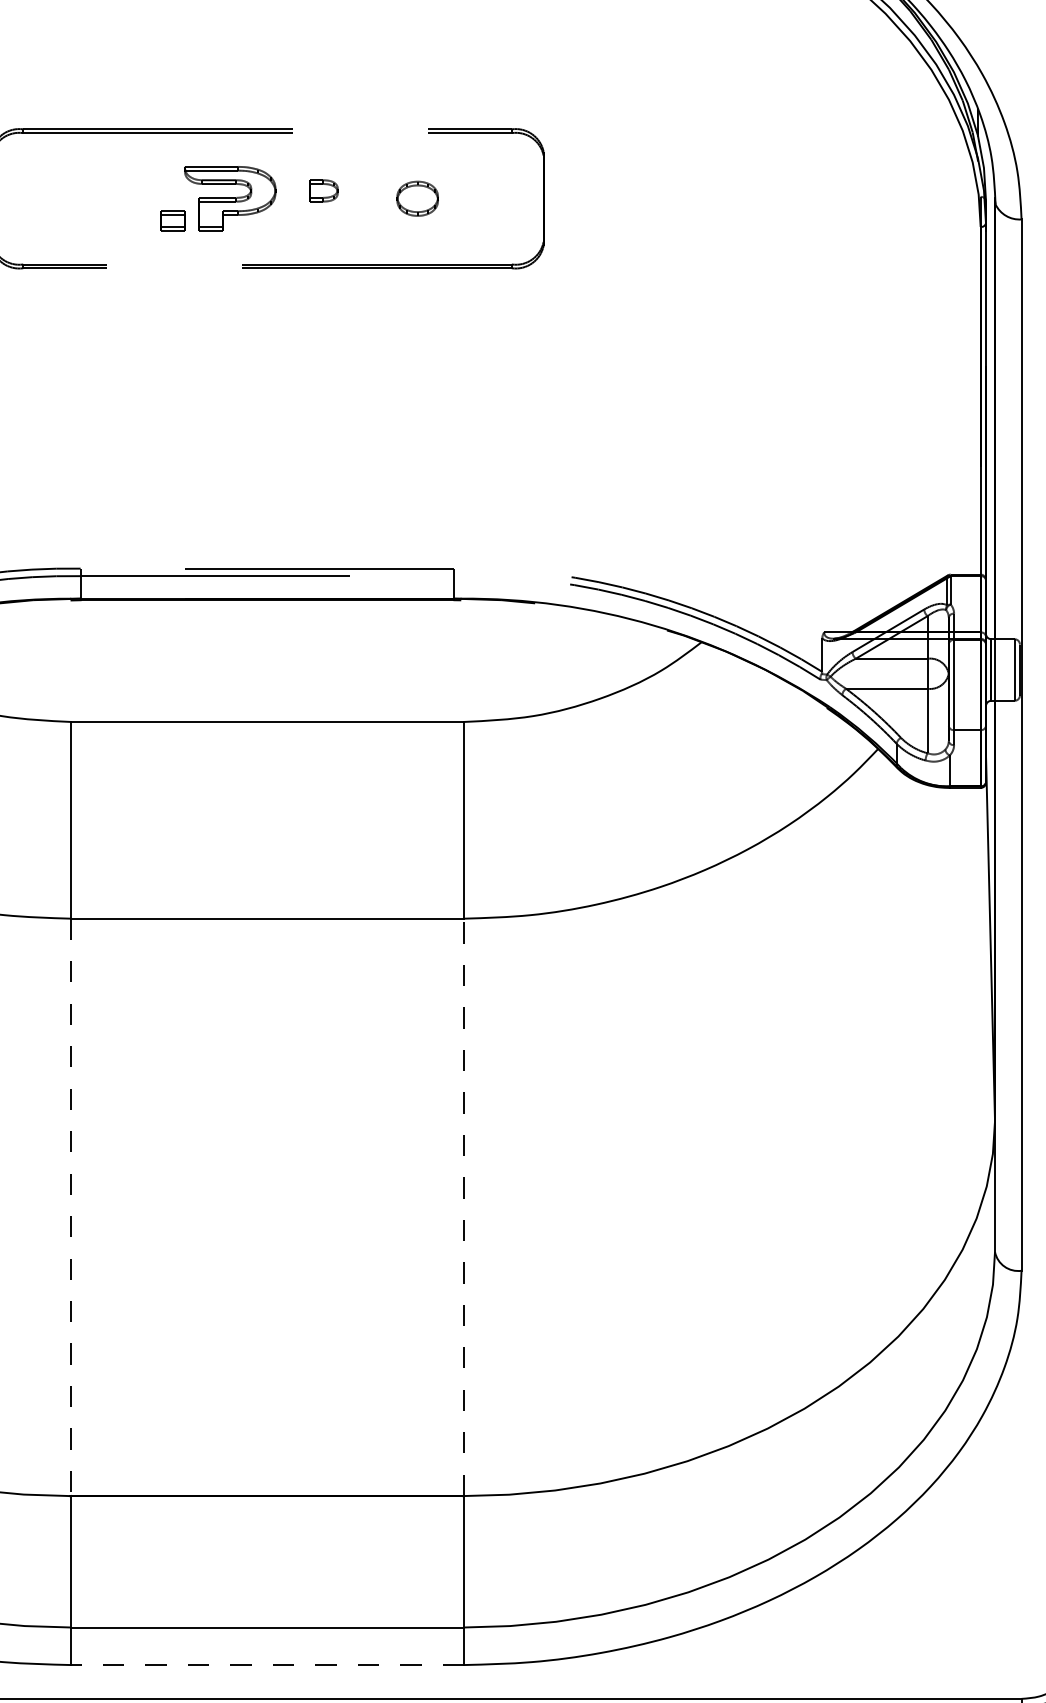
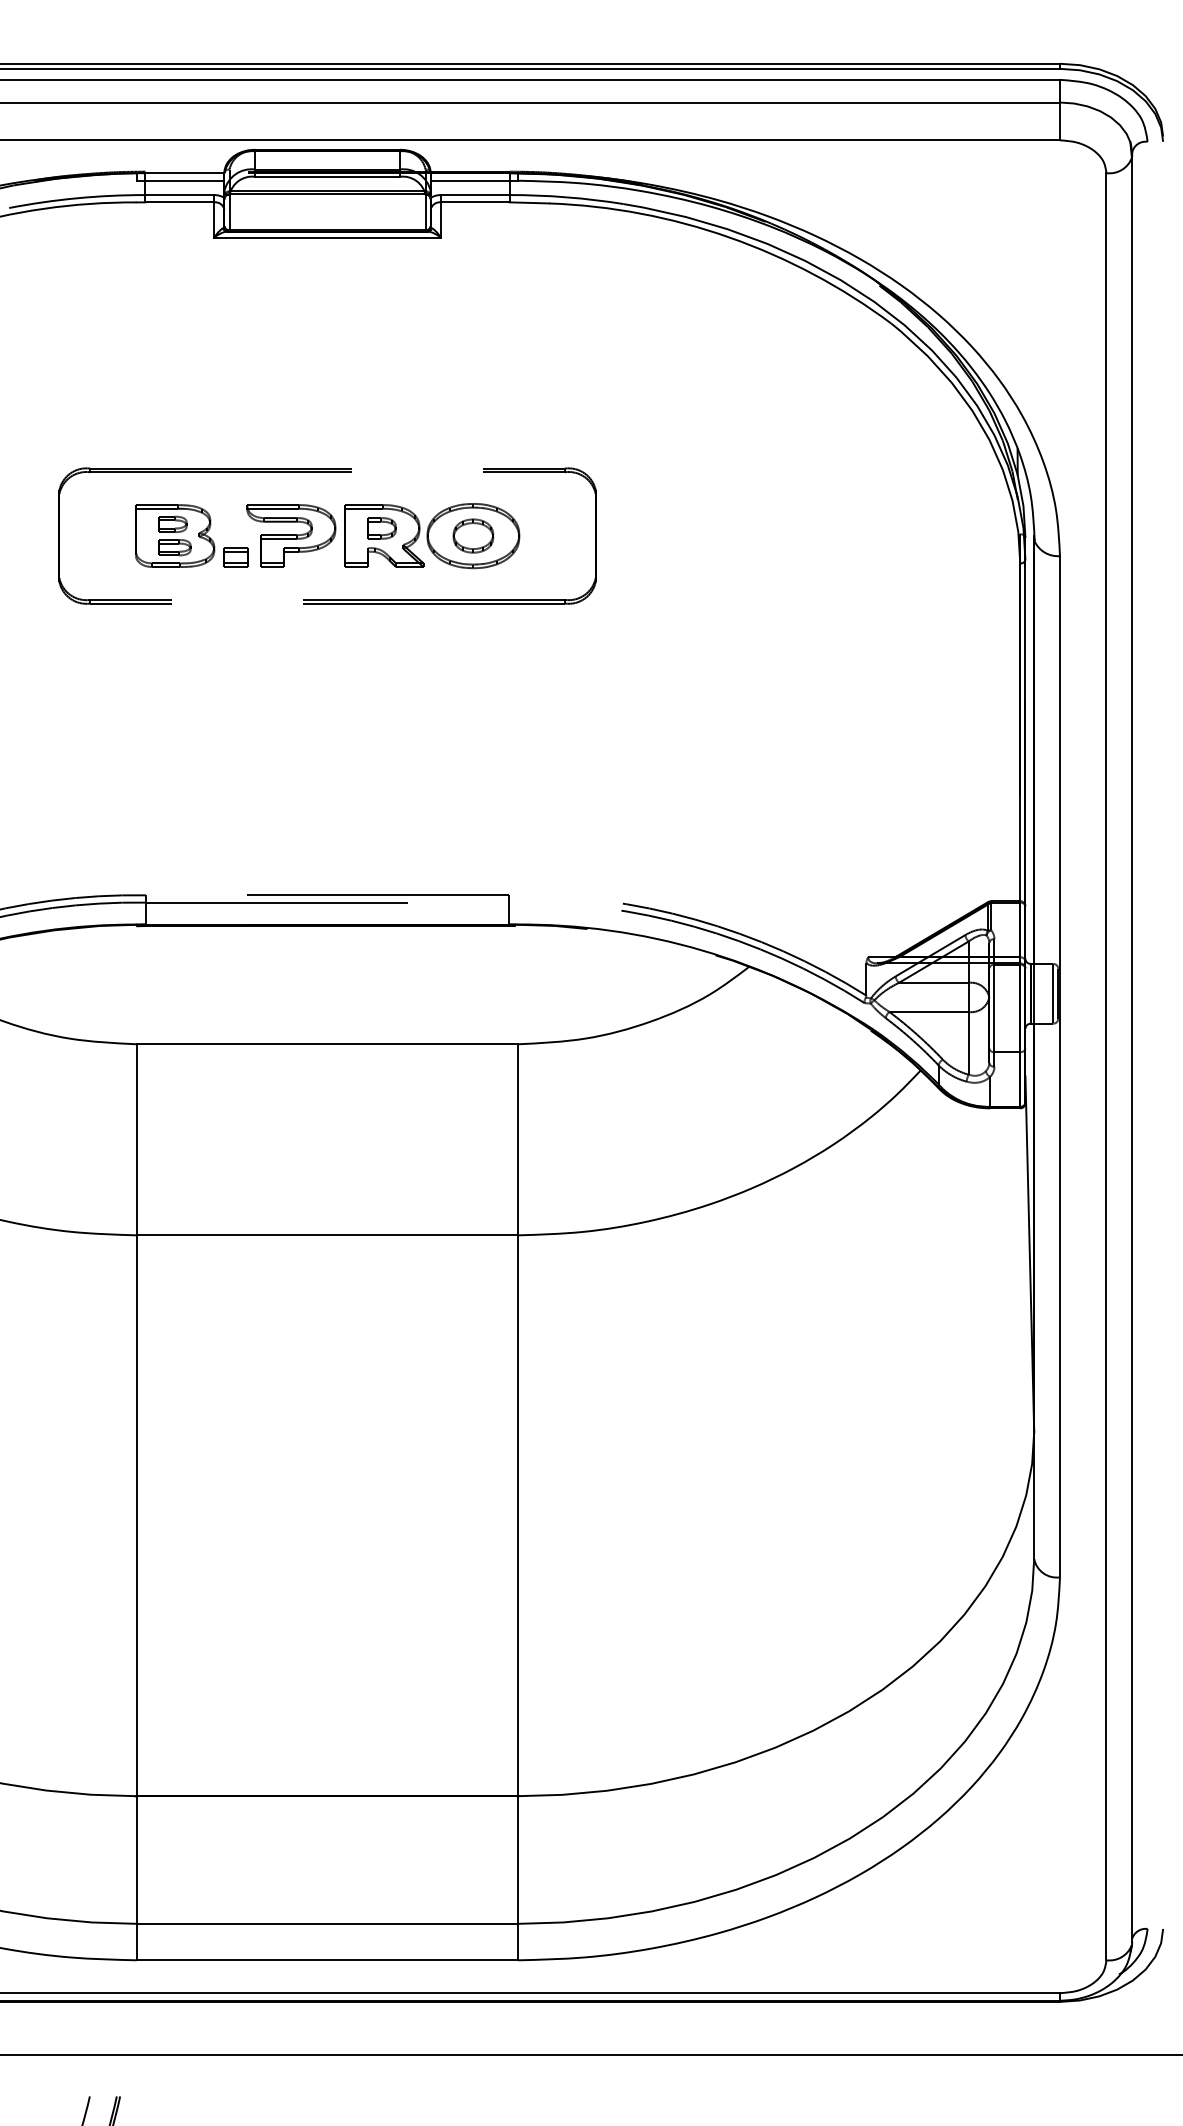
part: (110, 198) -> (175, 535), added
part: (375, 199) -> (432, 536), added
line: (464, 1207) -> (518, 1515), dashed -> solid
line: (70, 1208) -> (136, 1516), dashed -> solid
line: (267, 1665) -> (327, 1960), dashed -> solid

